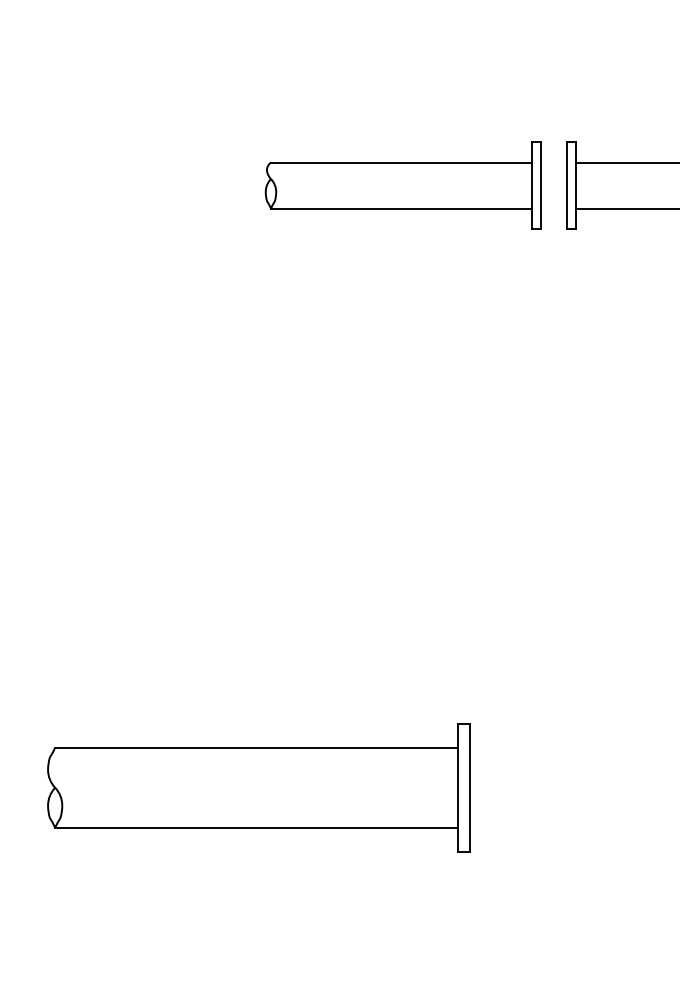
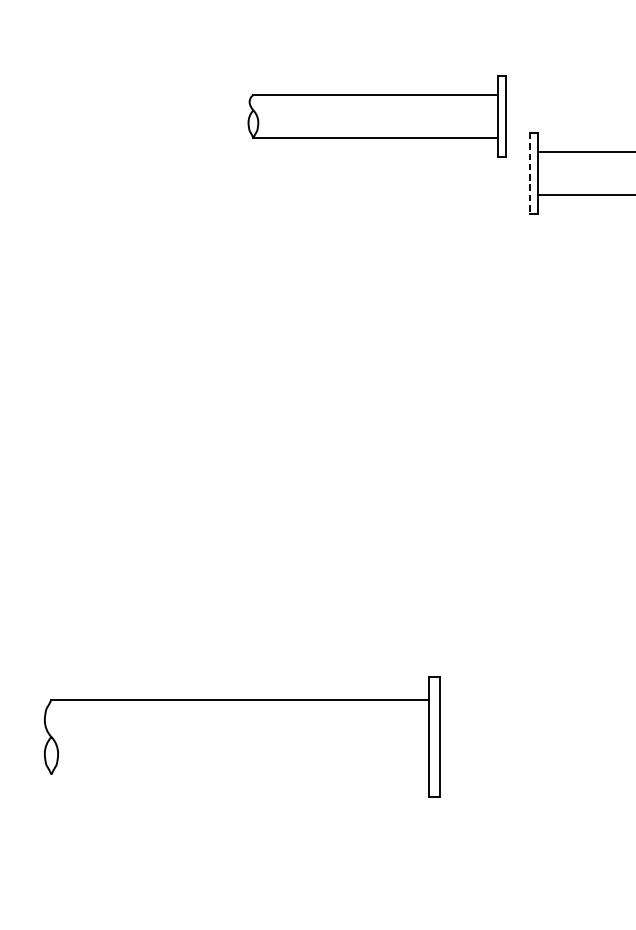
part: (402, 185) -> (376, 116), moved
line: (566, 185) -> (529, 173), solid -> dashed
line: (256, 827) -> (239, 774), removed

